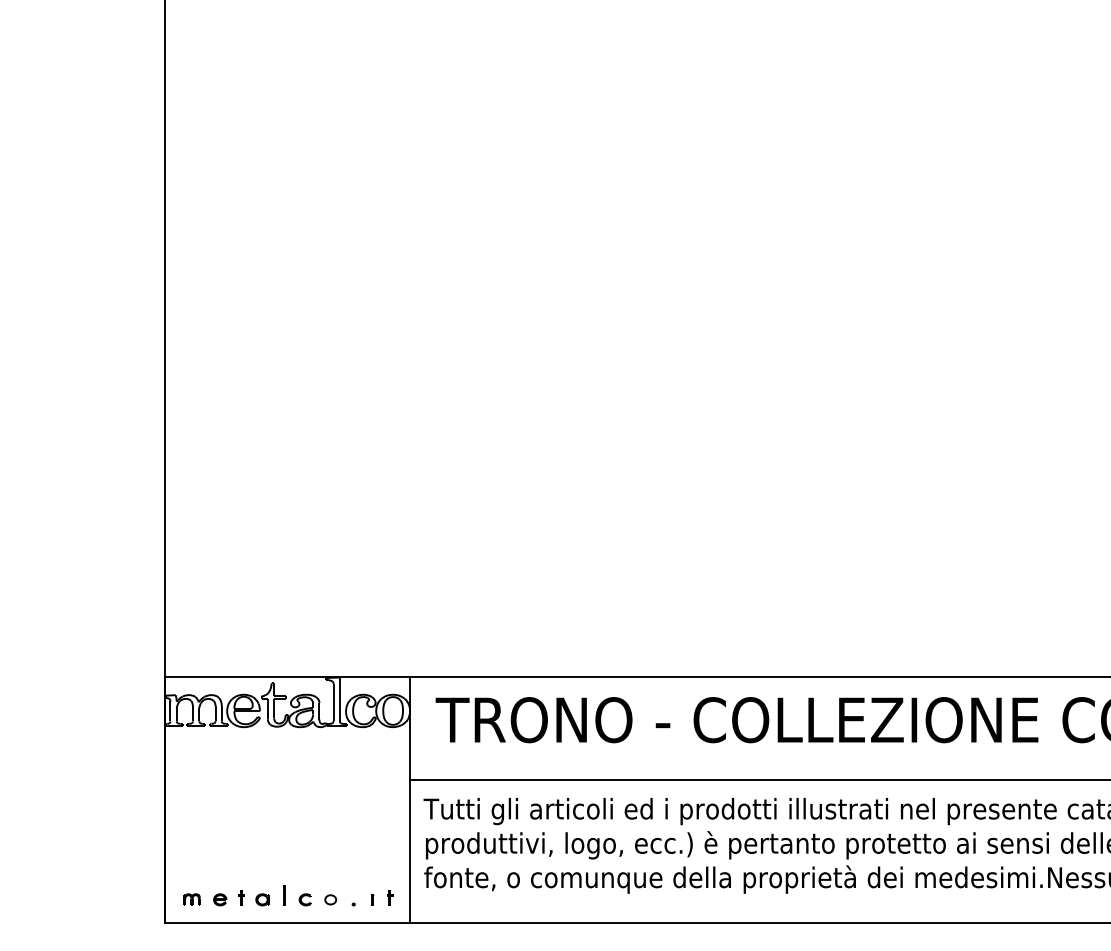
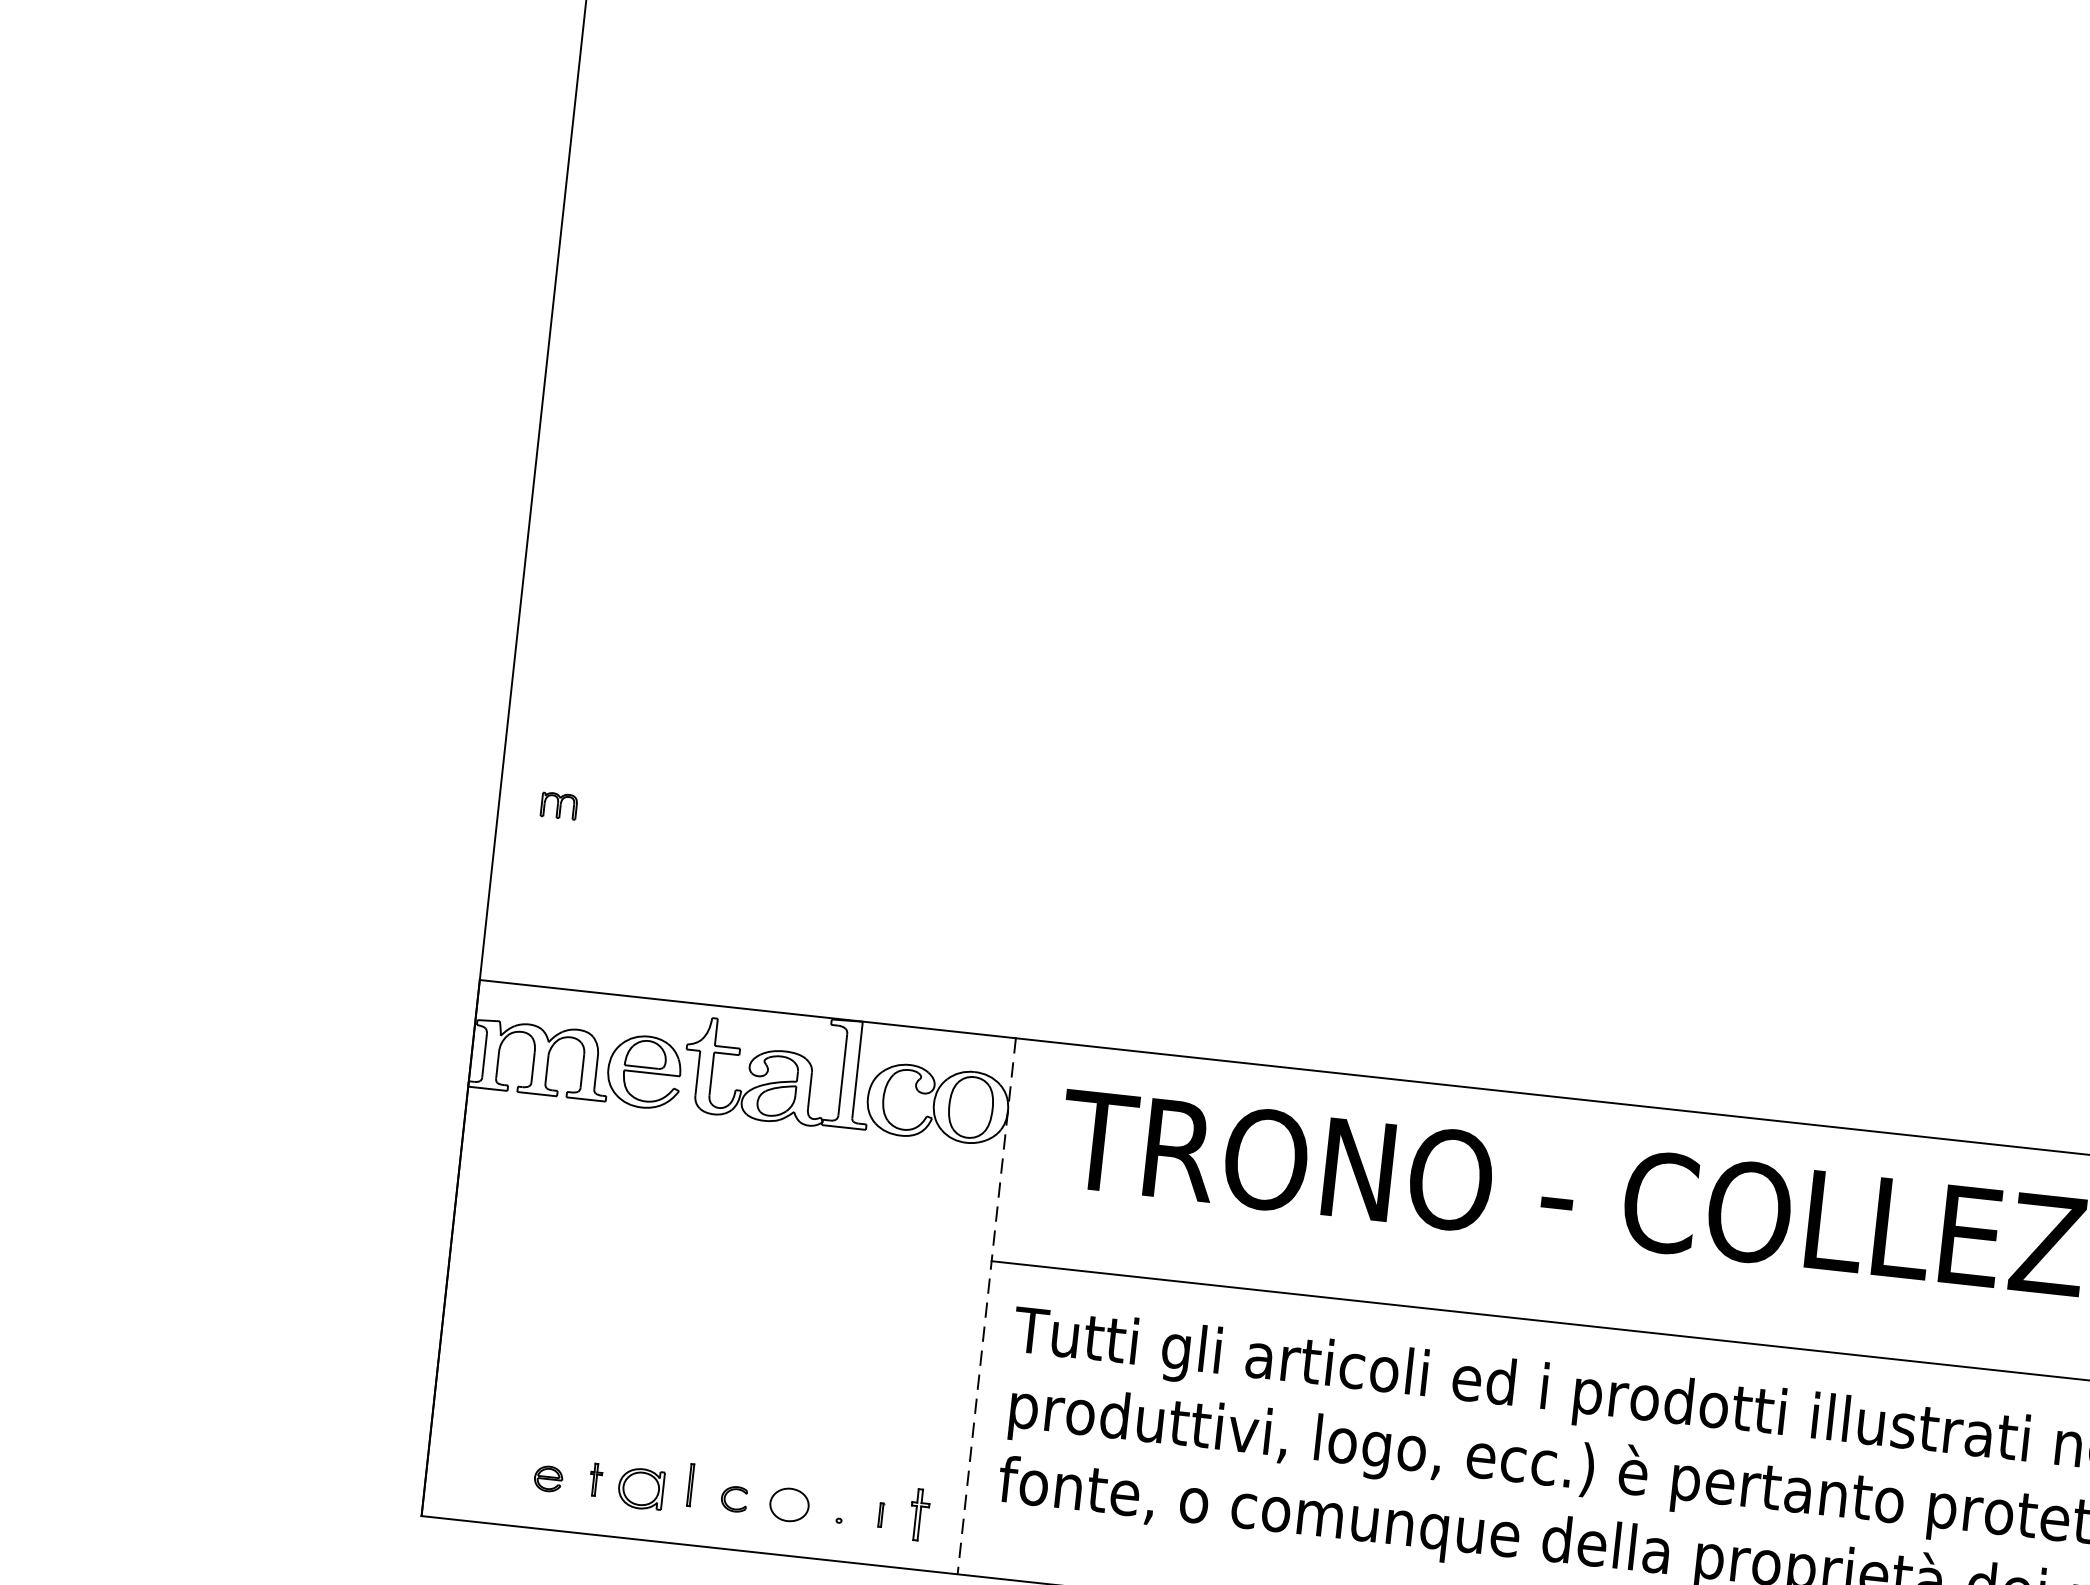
line: (410, 800) -> (987, 1307), solid -> dashed
part: (390, 897) -> (920, 1514), size x1.6
part: (191, 899) -> (558, 805), moved
part: (262, 899) -> (640, 1488), size x1.6
part: (330, 899) -> (789, 1504), size x1.6

